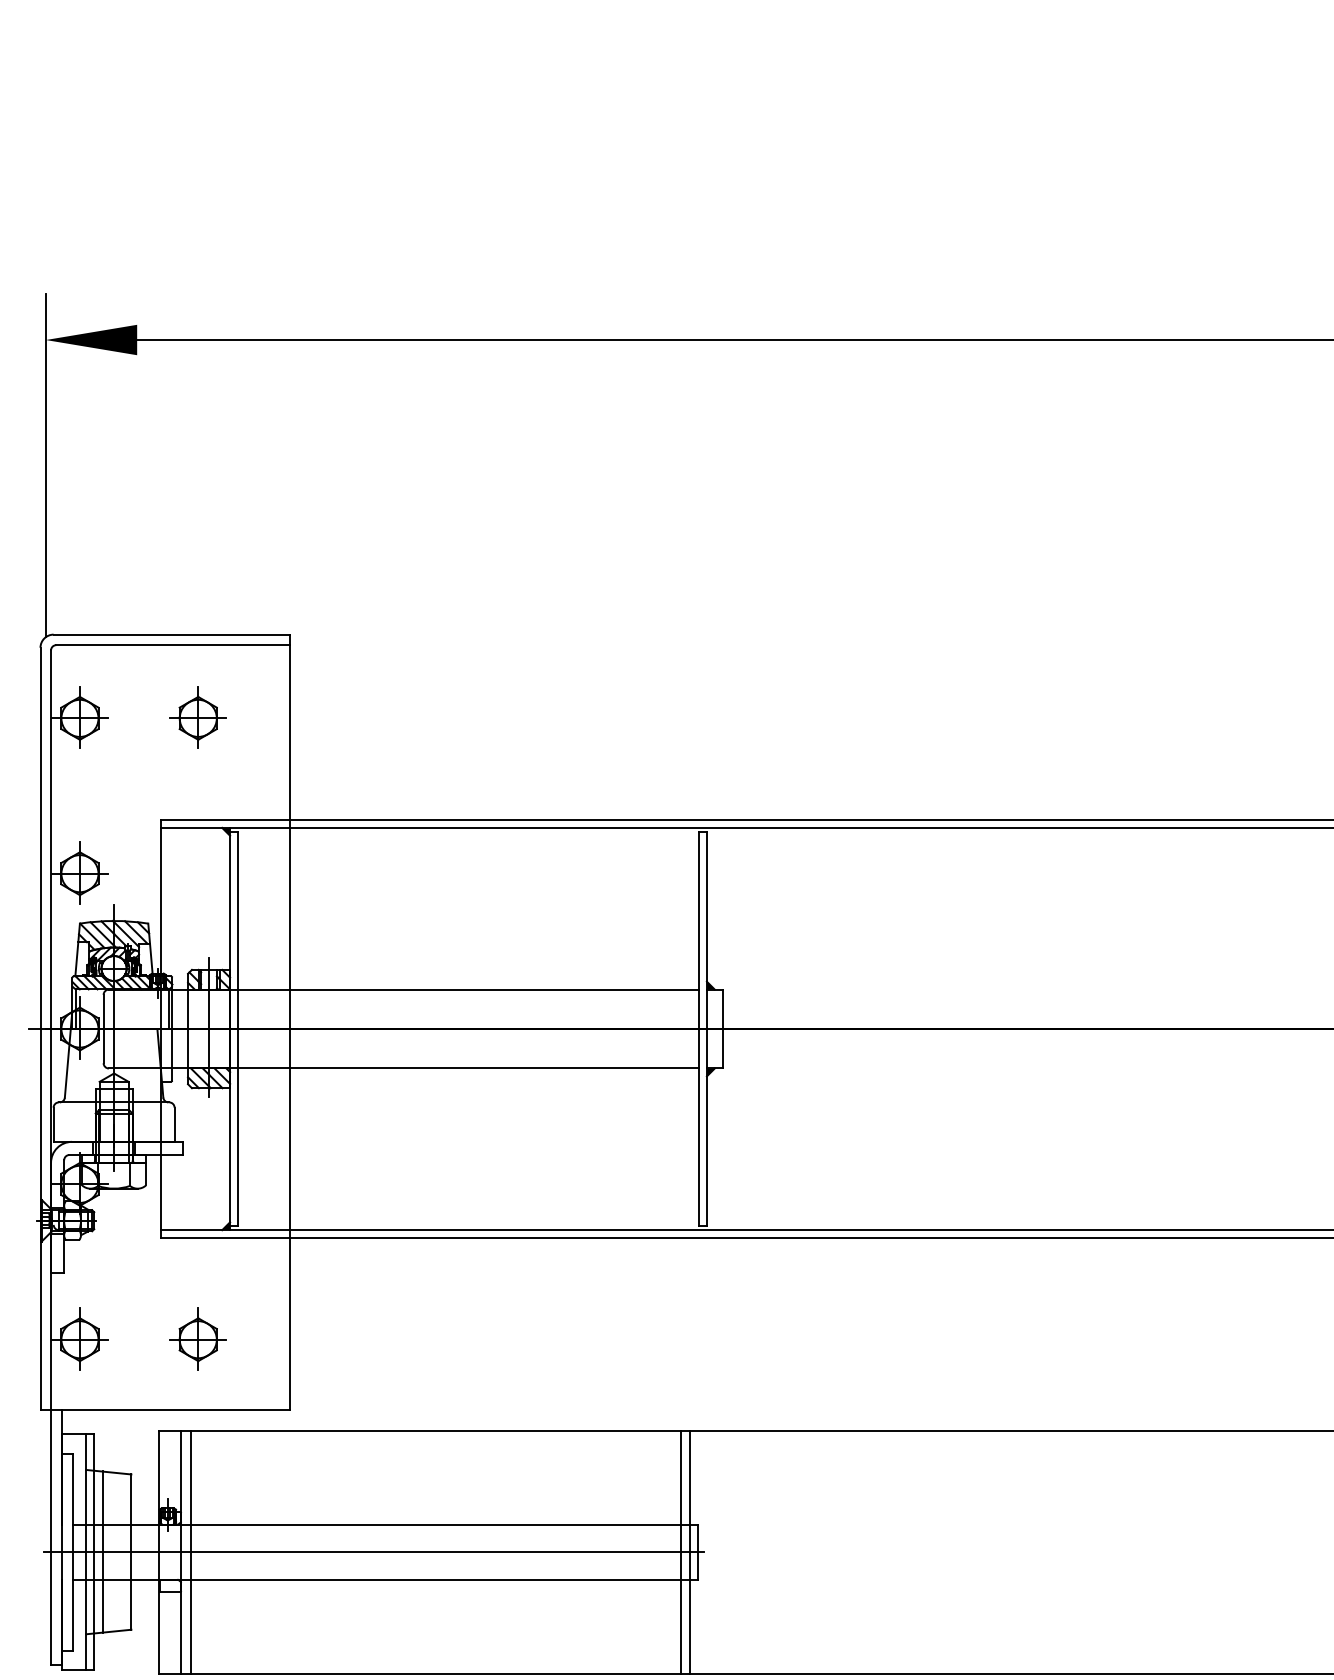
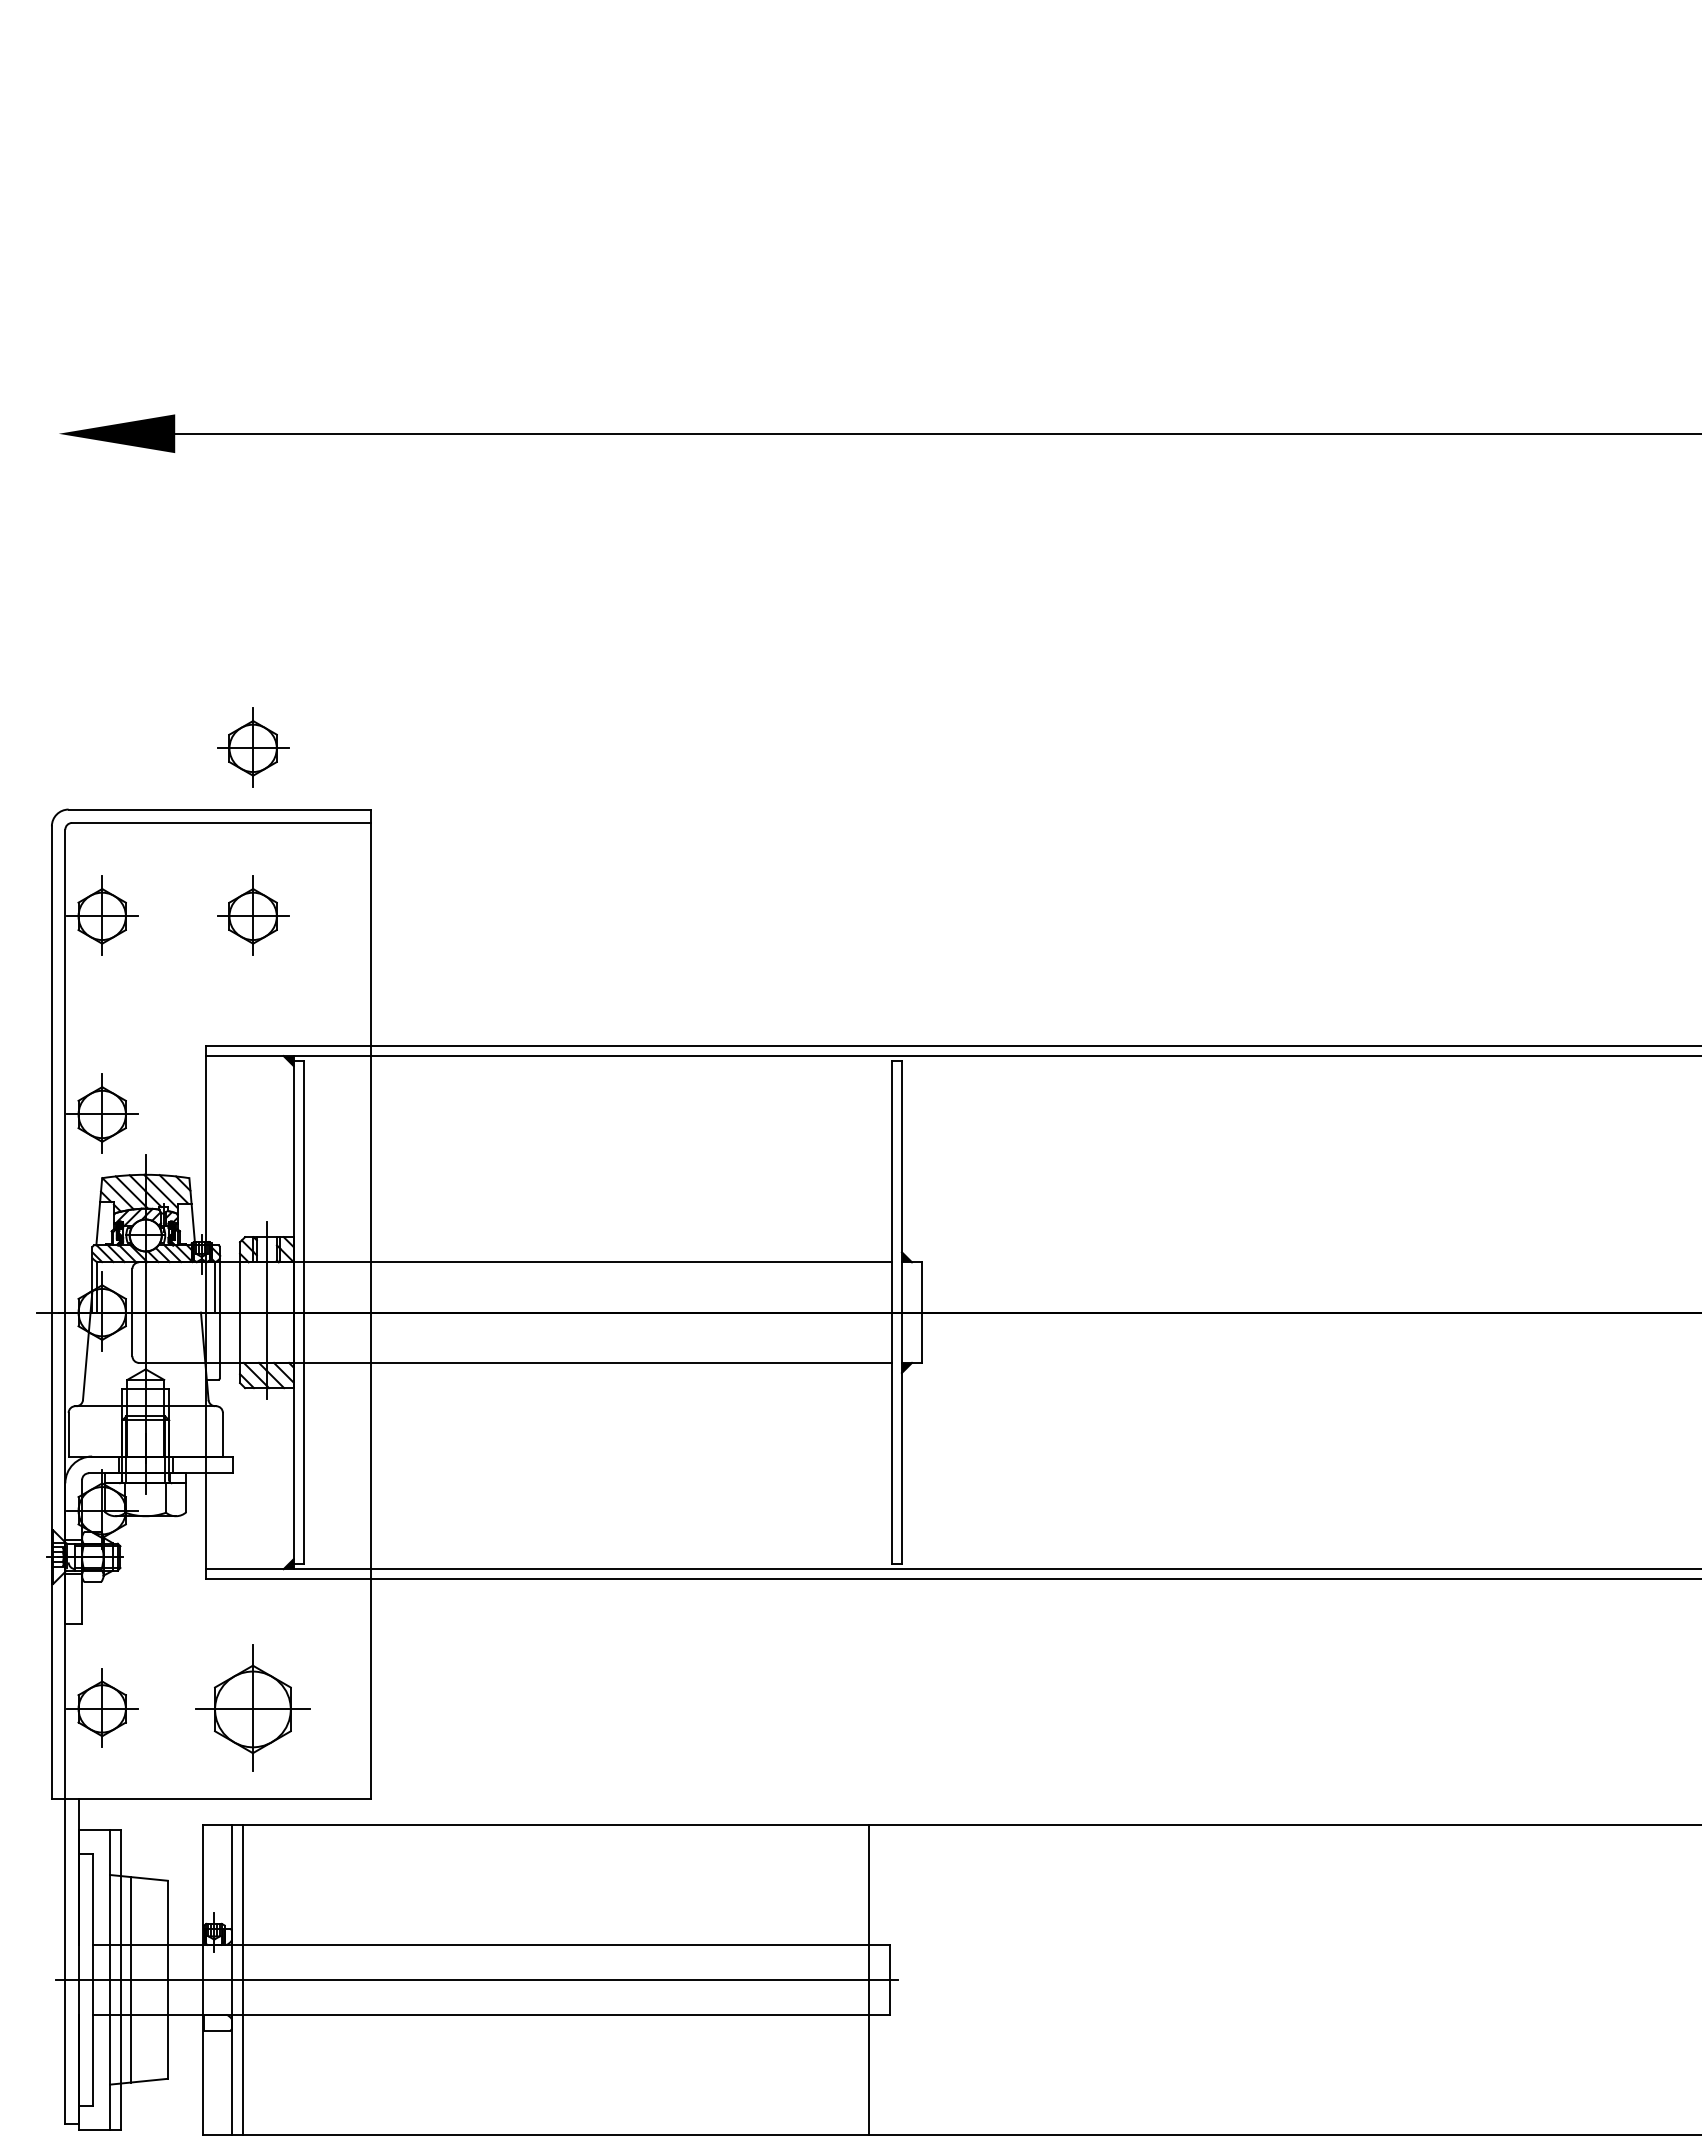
line: (45, 465) -> (58, 593), removed
part: (198, 585) -> (253, 747), added
part: (198, 1338) -> (253, 1707), size x1.6
line: (690, 1551) -> (880, 1979), removed

